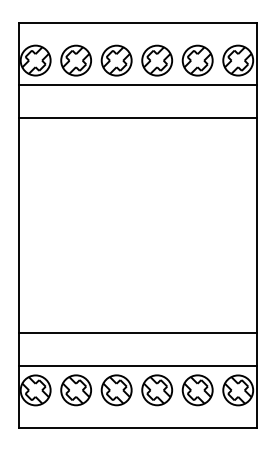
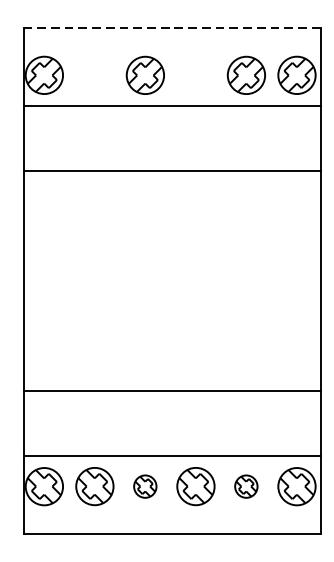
line: (138, 22) -> (172, 27), solid -> dashed
part: (75, 60) -> (94, 75), removed
part: (157, 60) -> (196, 75), removed
line: (138, 118) -> (172, 171), moved
line: (138, 332) -> (172, 390), moved
part: (116, 390) -> (145, 486), size x0.6
part: (197, 390) -> (246, 486), size x0.6

